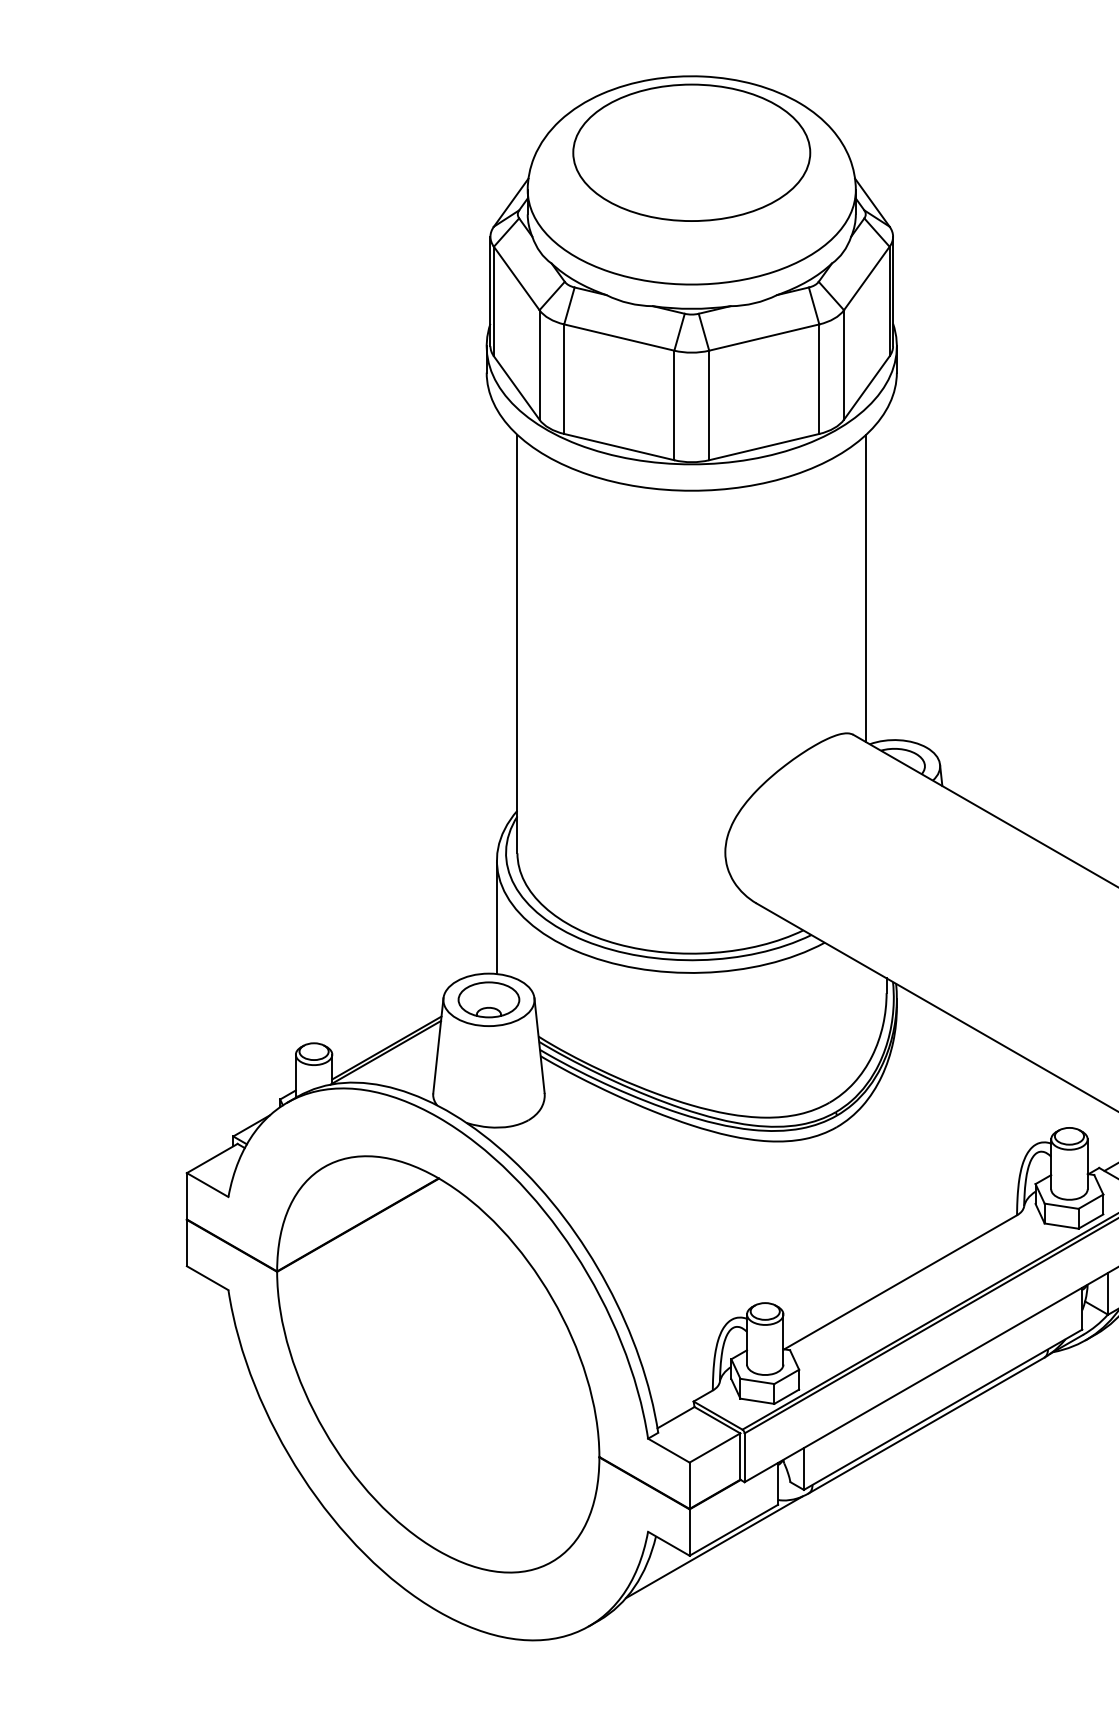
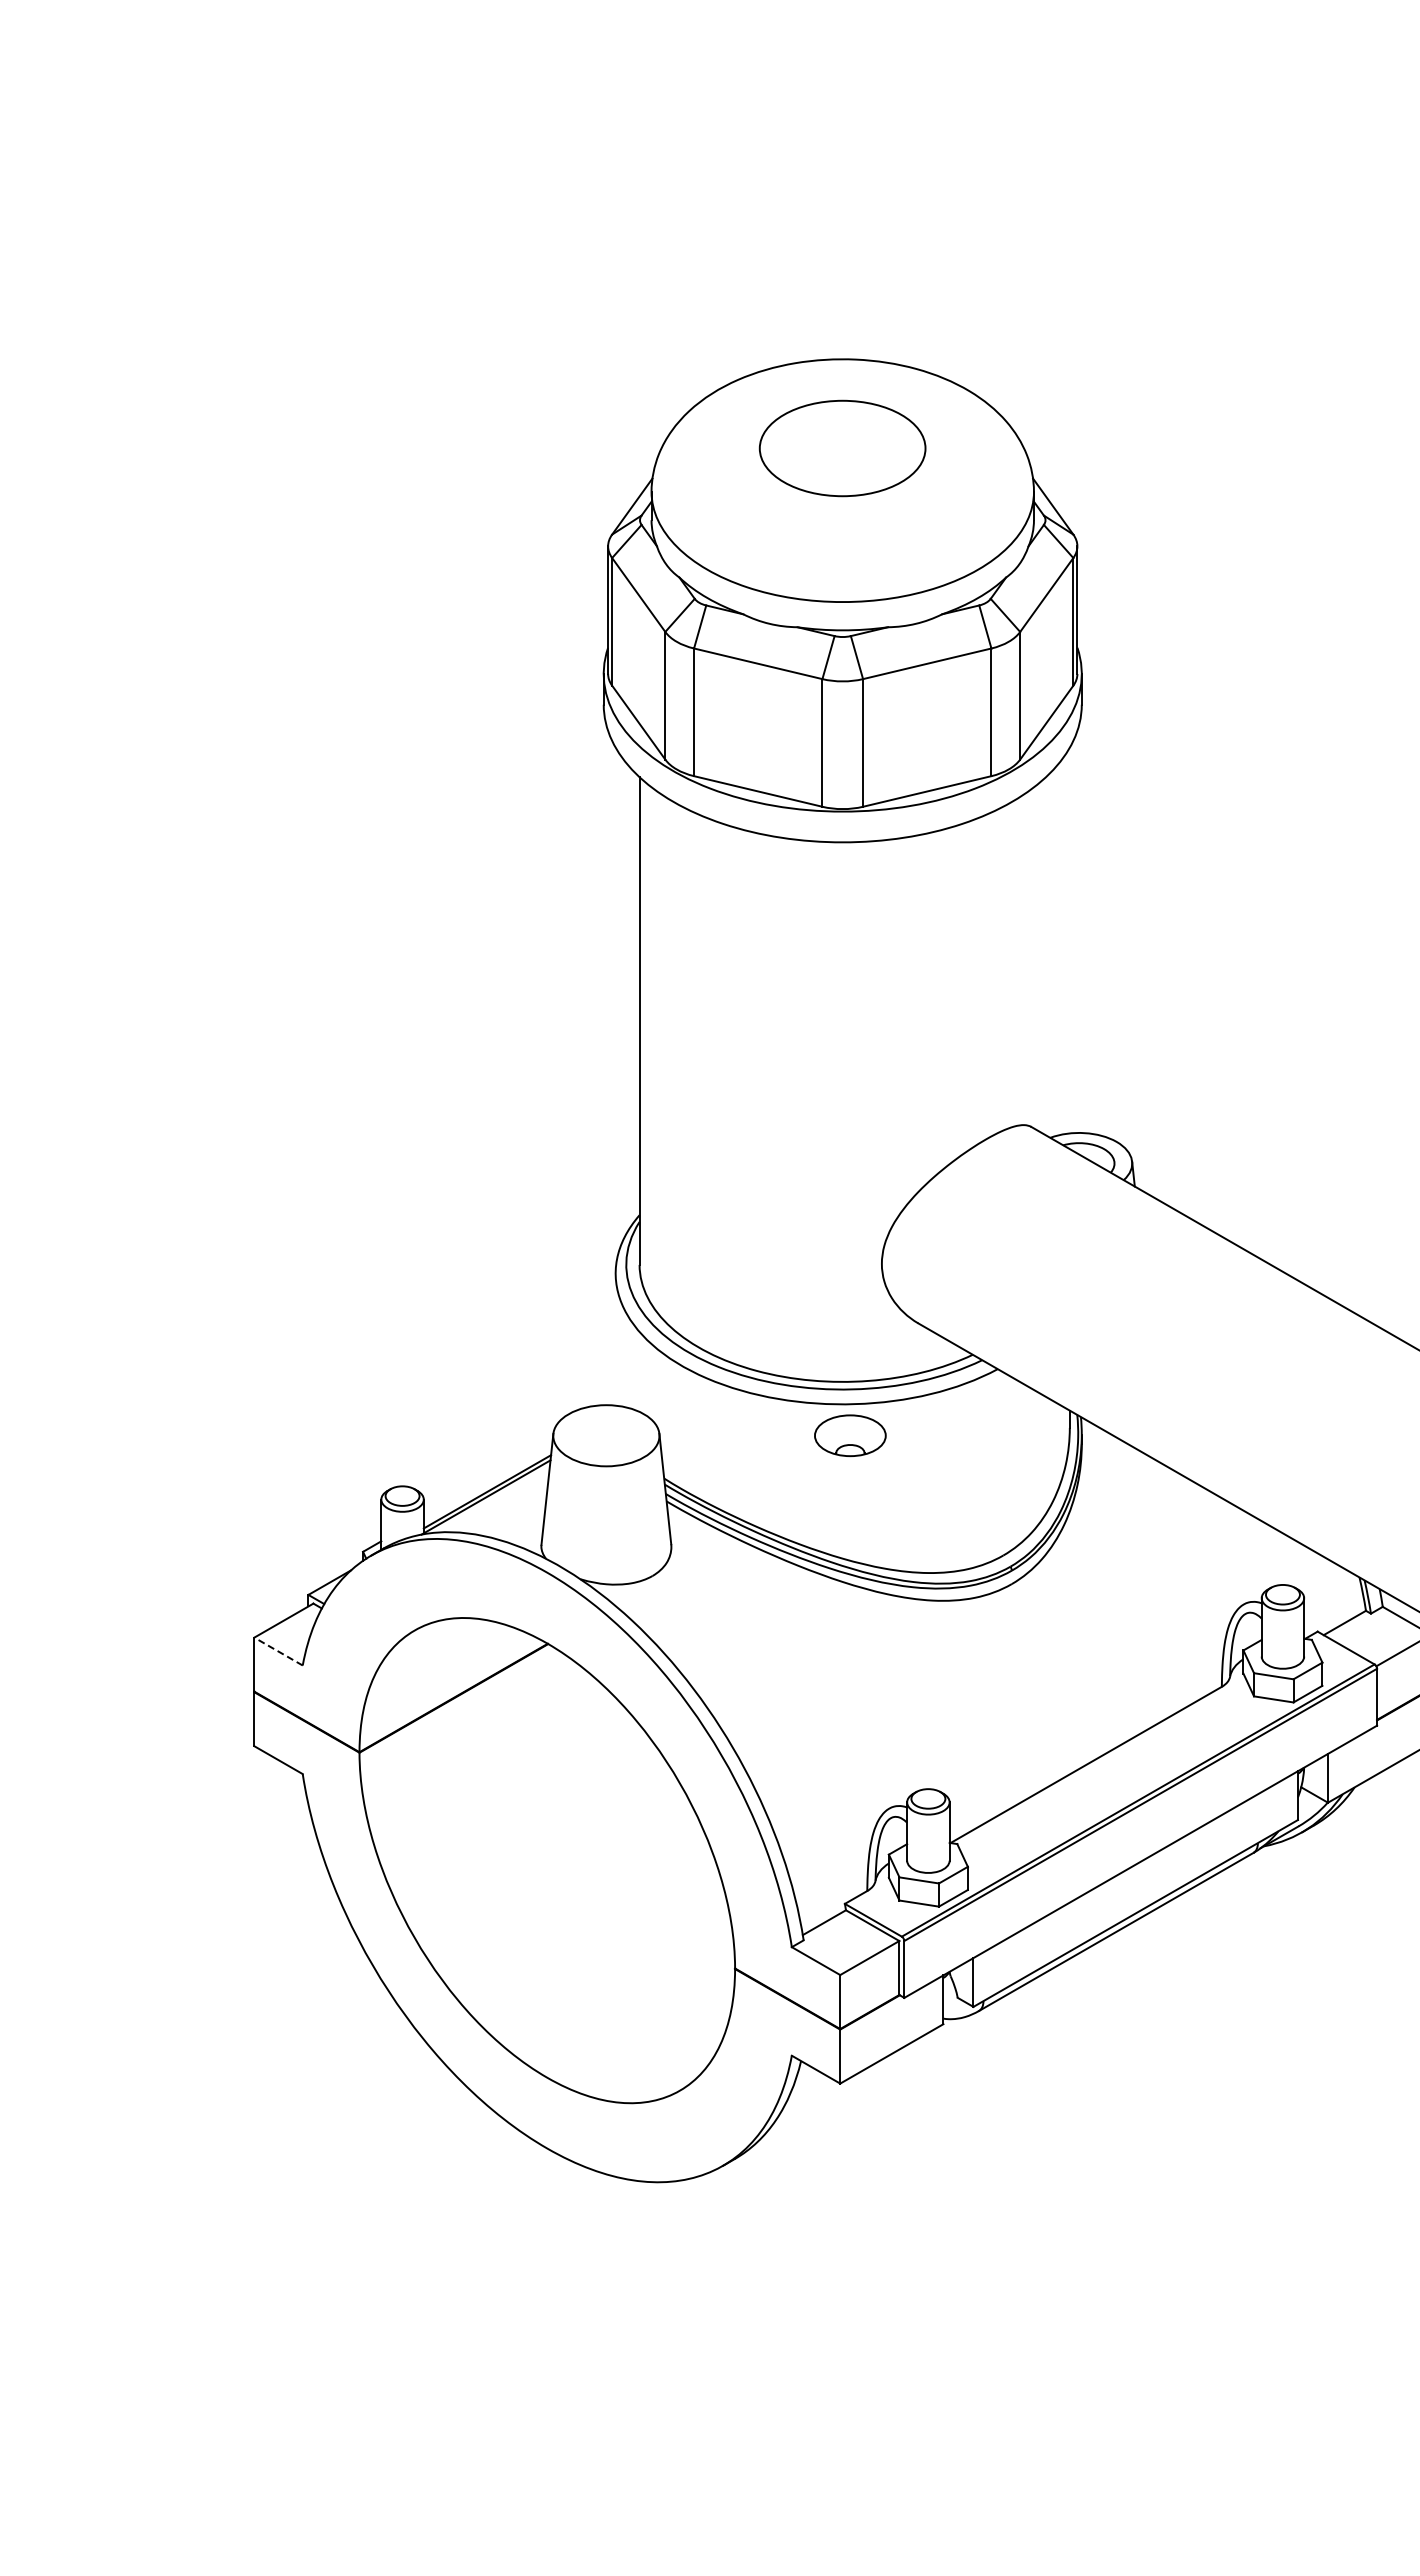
part: (691, 152) -> (842, 448), size x0.6
line: (865, 588) -> (1045, 956), removed
line: (496, 917) -> (615, 1339), removed
part: (489, 999) -> (850, 1435), moved
line: (207, 1184) -> (278, 1651), solid -> dashed
line: (713, 1547) -> (868, 2073), removed

